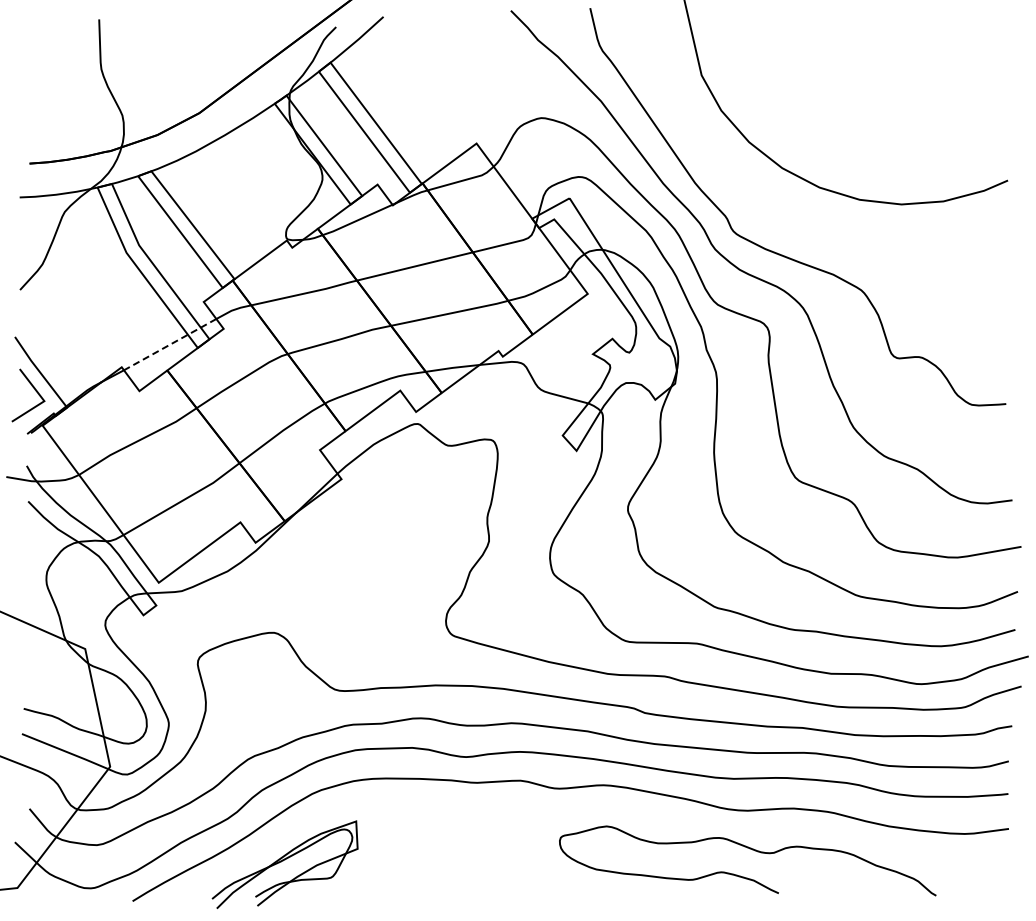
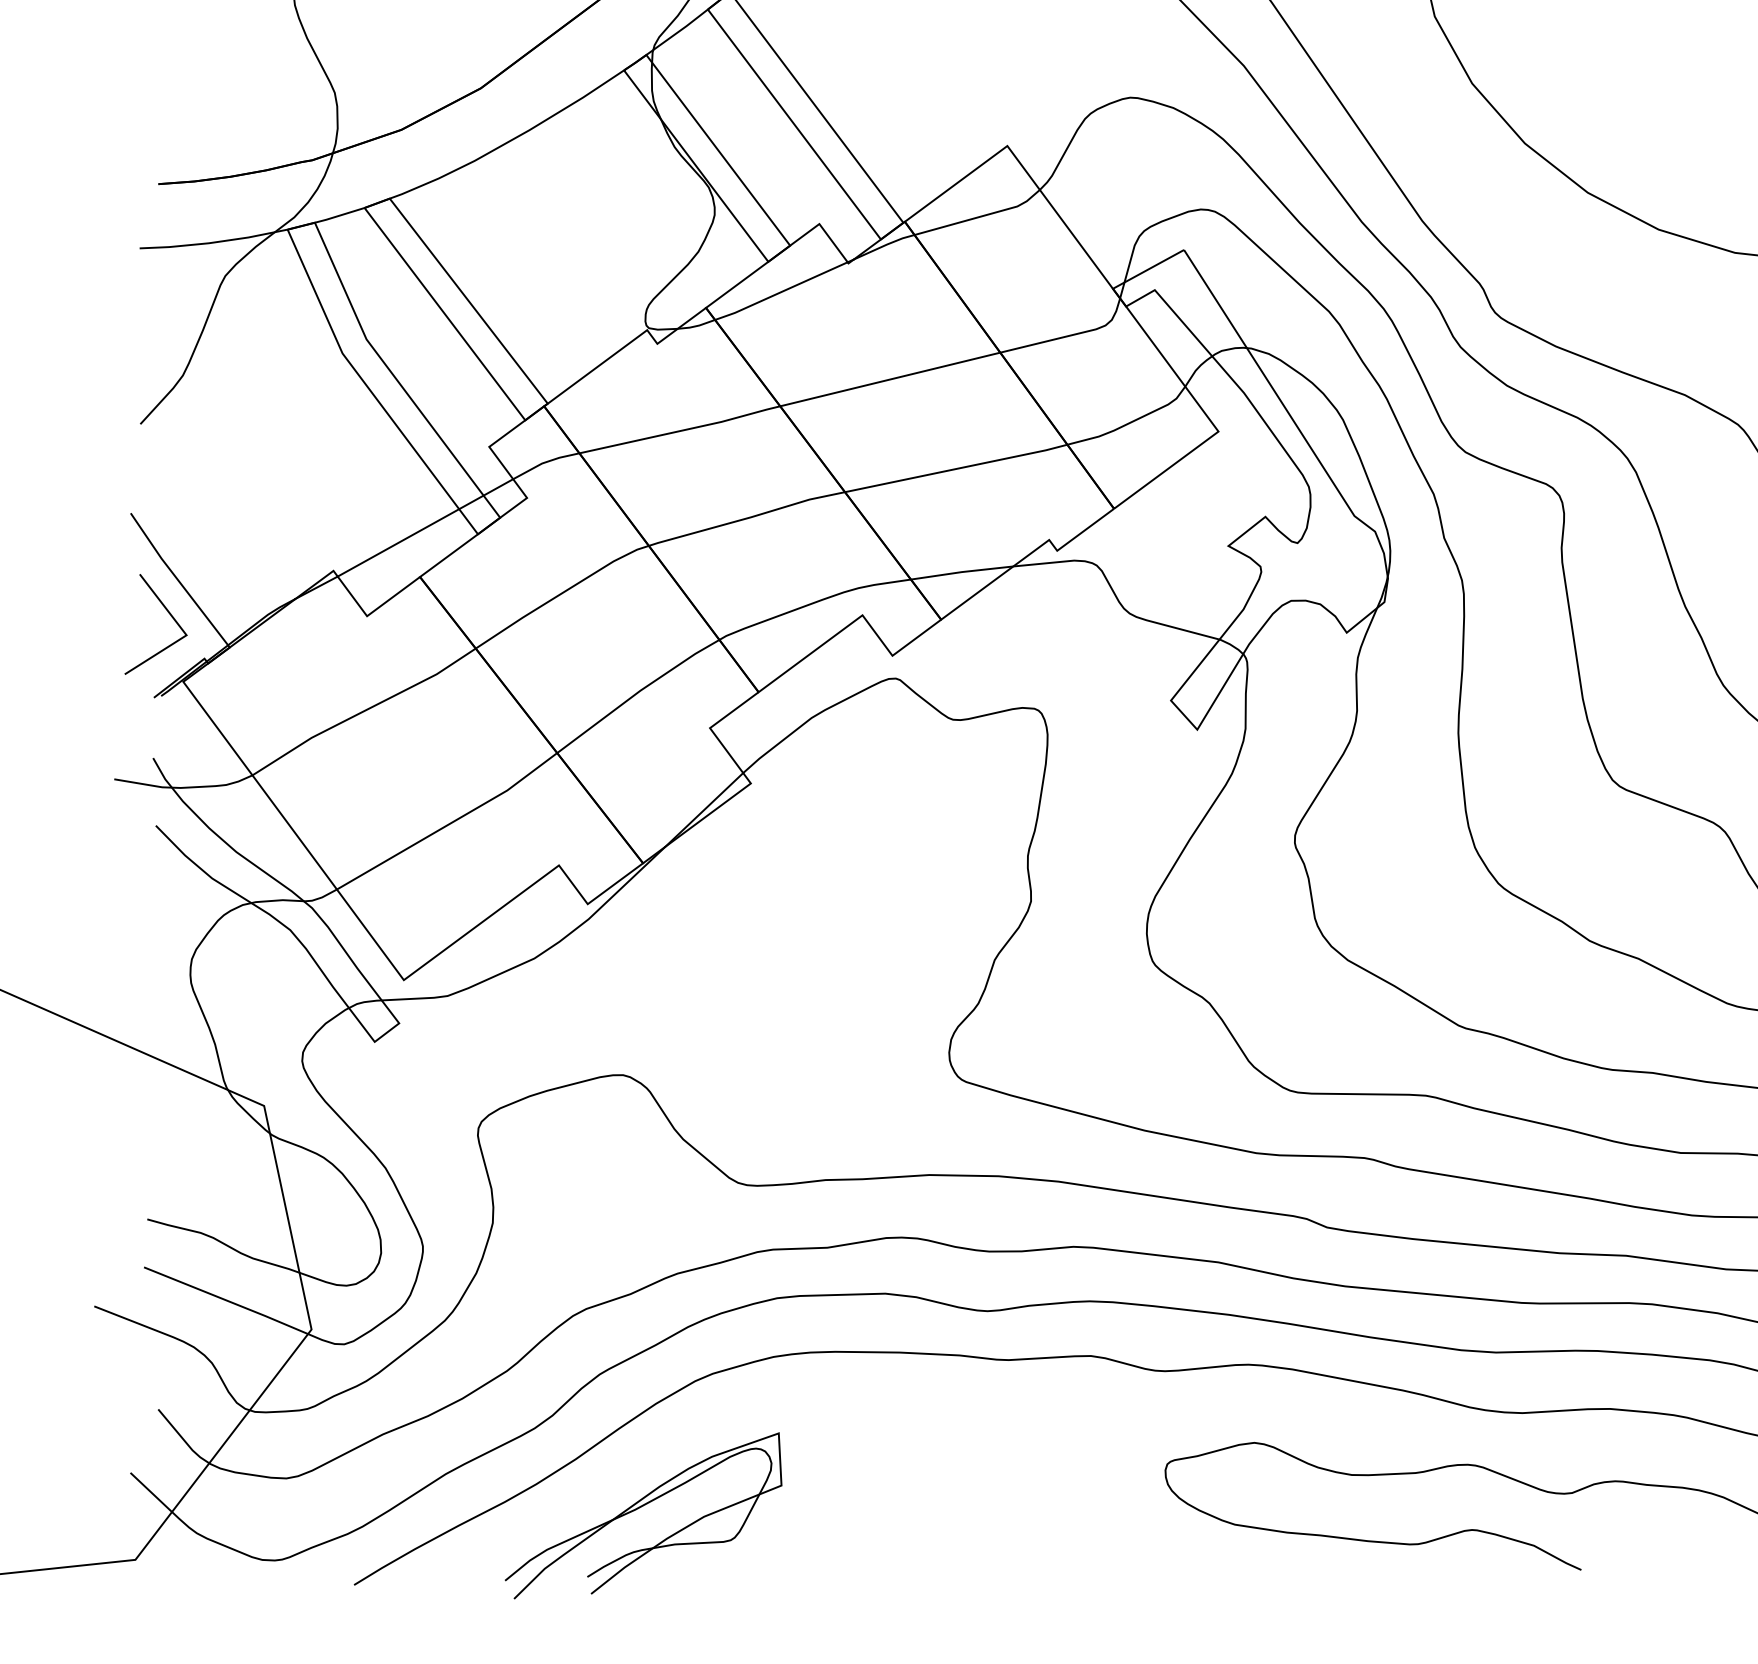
line: (170, 344) -> (426, 527), dashed -> solid

